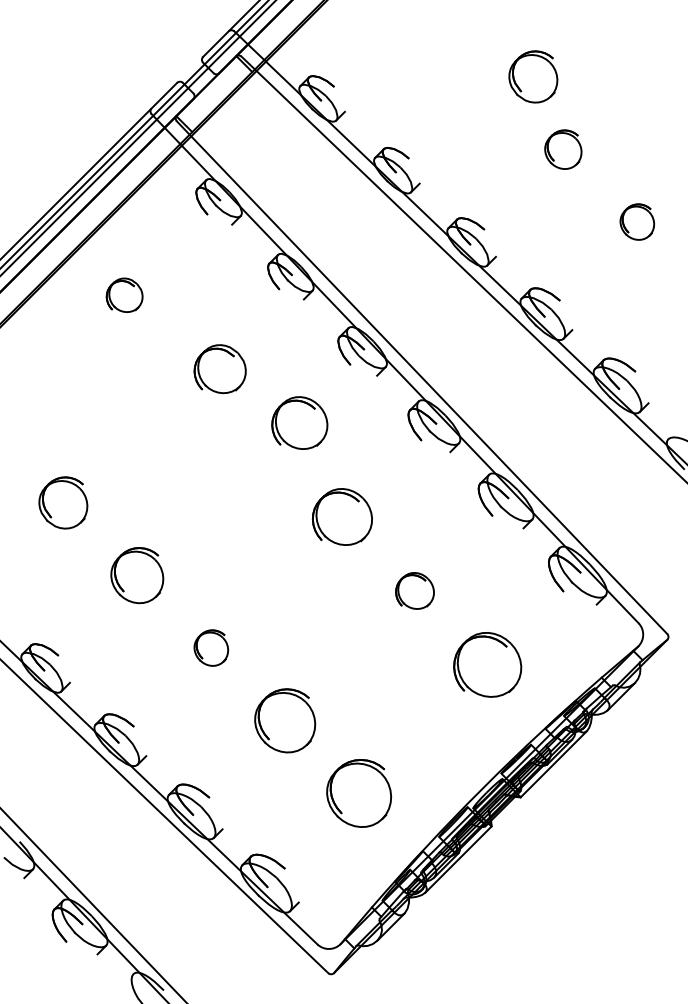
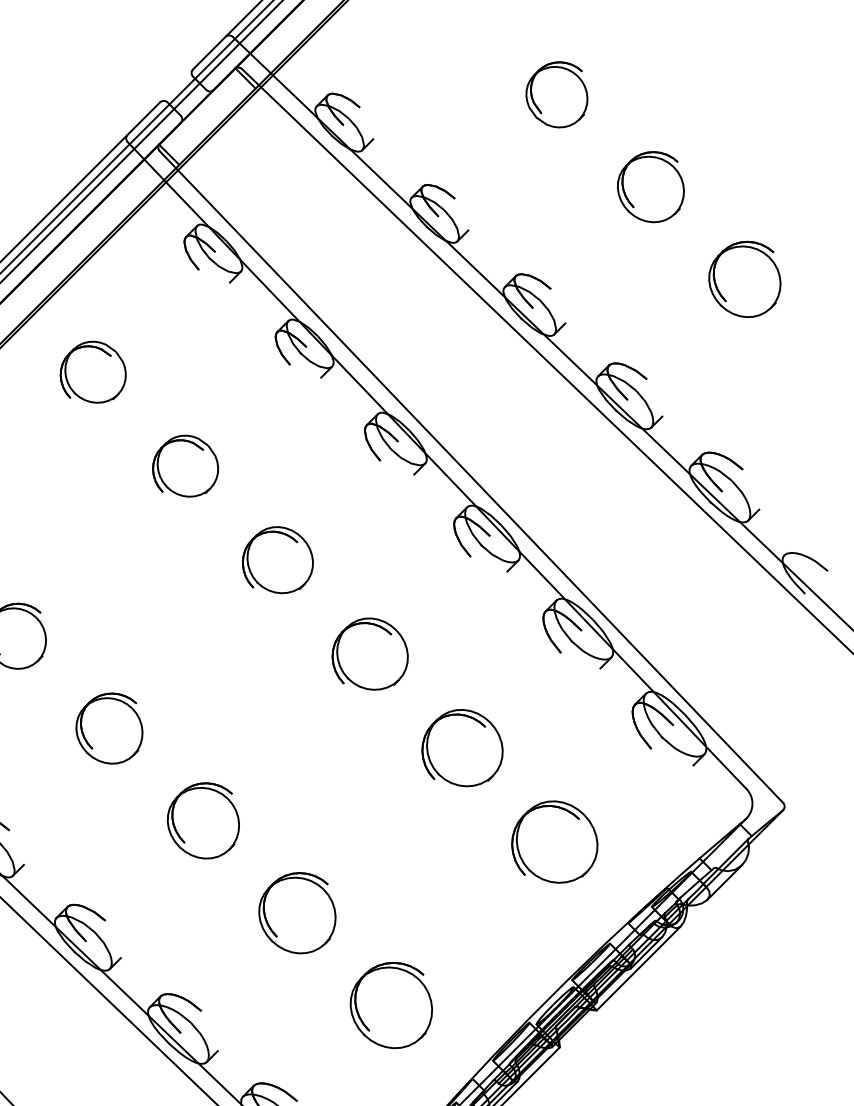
part: (533, 76) -> (557, 94), moved
part: (563, 149) -> (651, 187), size x1.43
part: (637, 221) -> (745, 278), size x1.67
part: (124, 295) -> (93, 372), size x1.43
part: (219, 369) -> (184, 466), moved
part: (299, 422) -> (277, 559), moved
part: (414, 590) -> (461, 747), size x1.67
part: (211, 647) -> (203, 819), size x1.67

